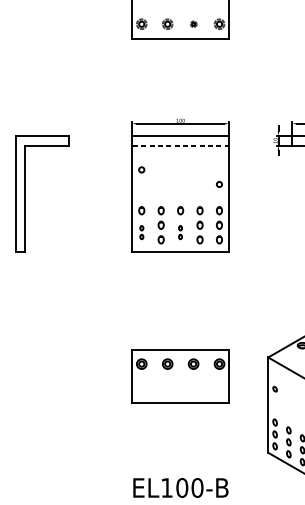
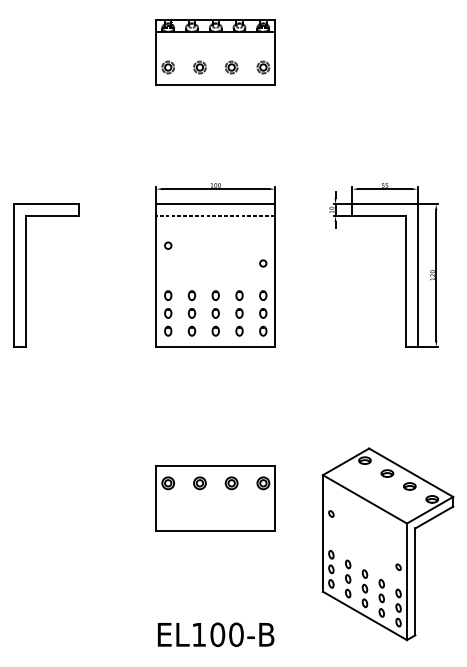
part: (193, 24) -> (231, 67), size x1.67
part: (141, 232) -> (168, 322), size x1.67
part: (180, 232) -> (215, 322), size x1.67

